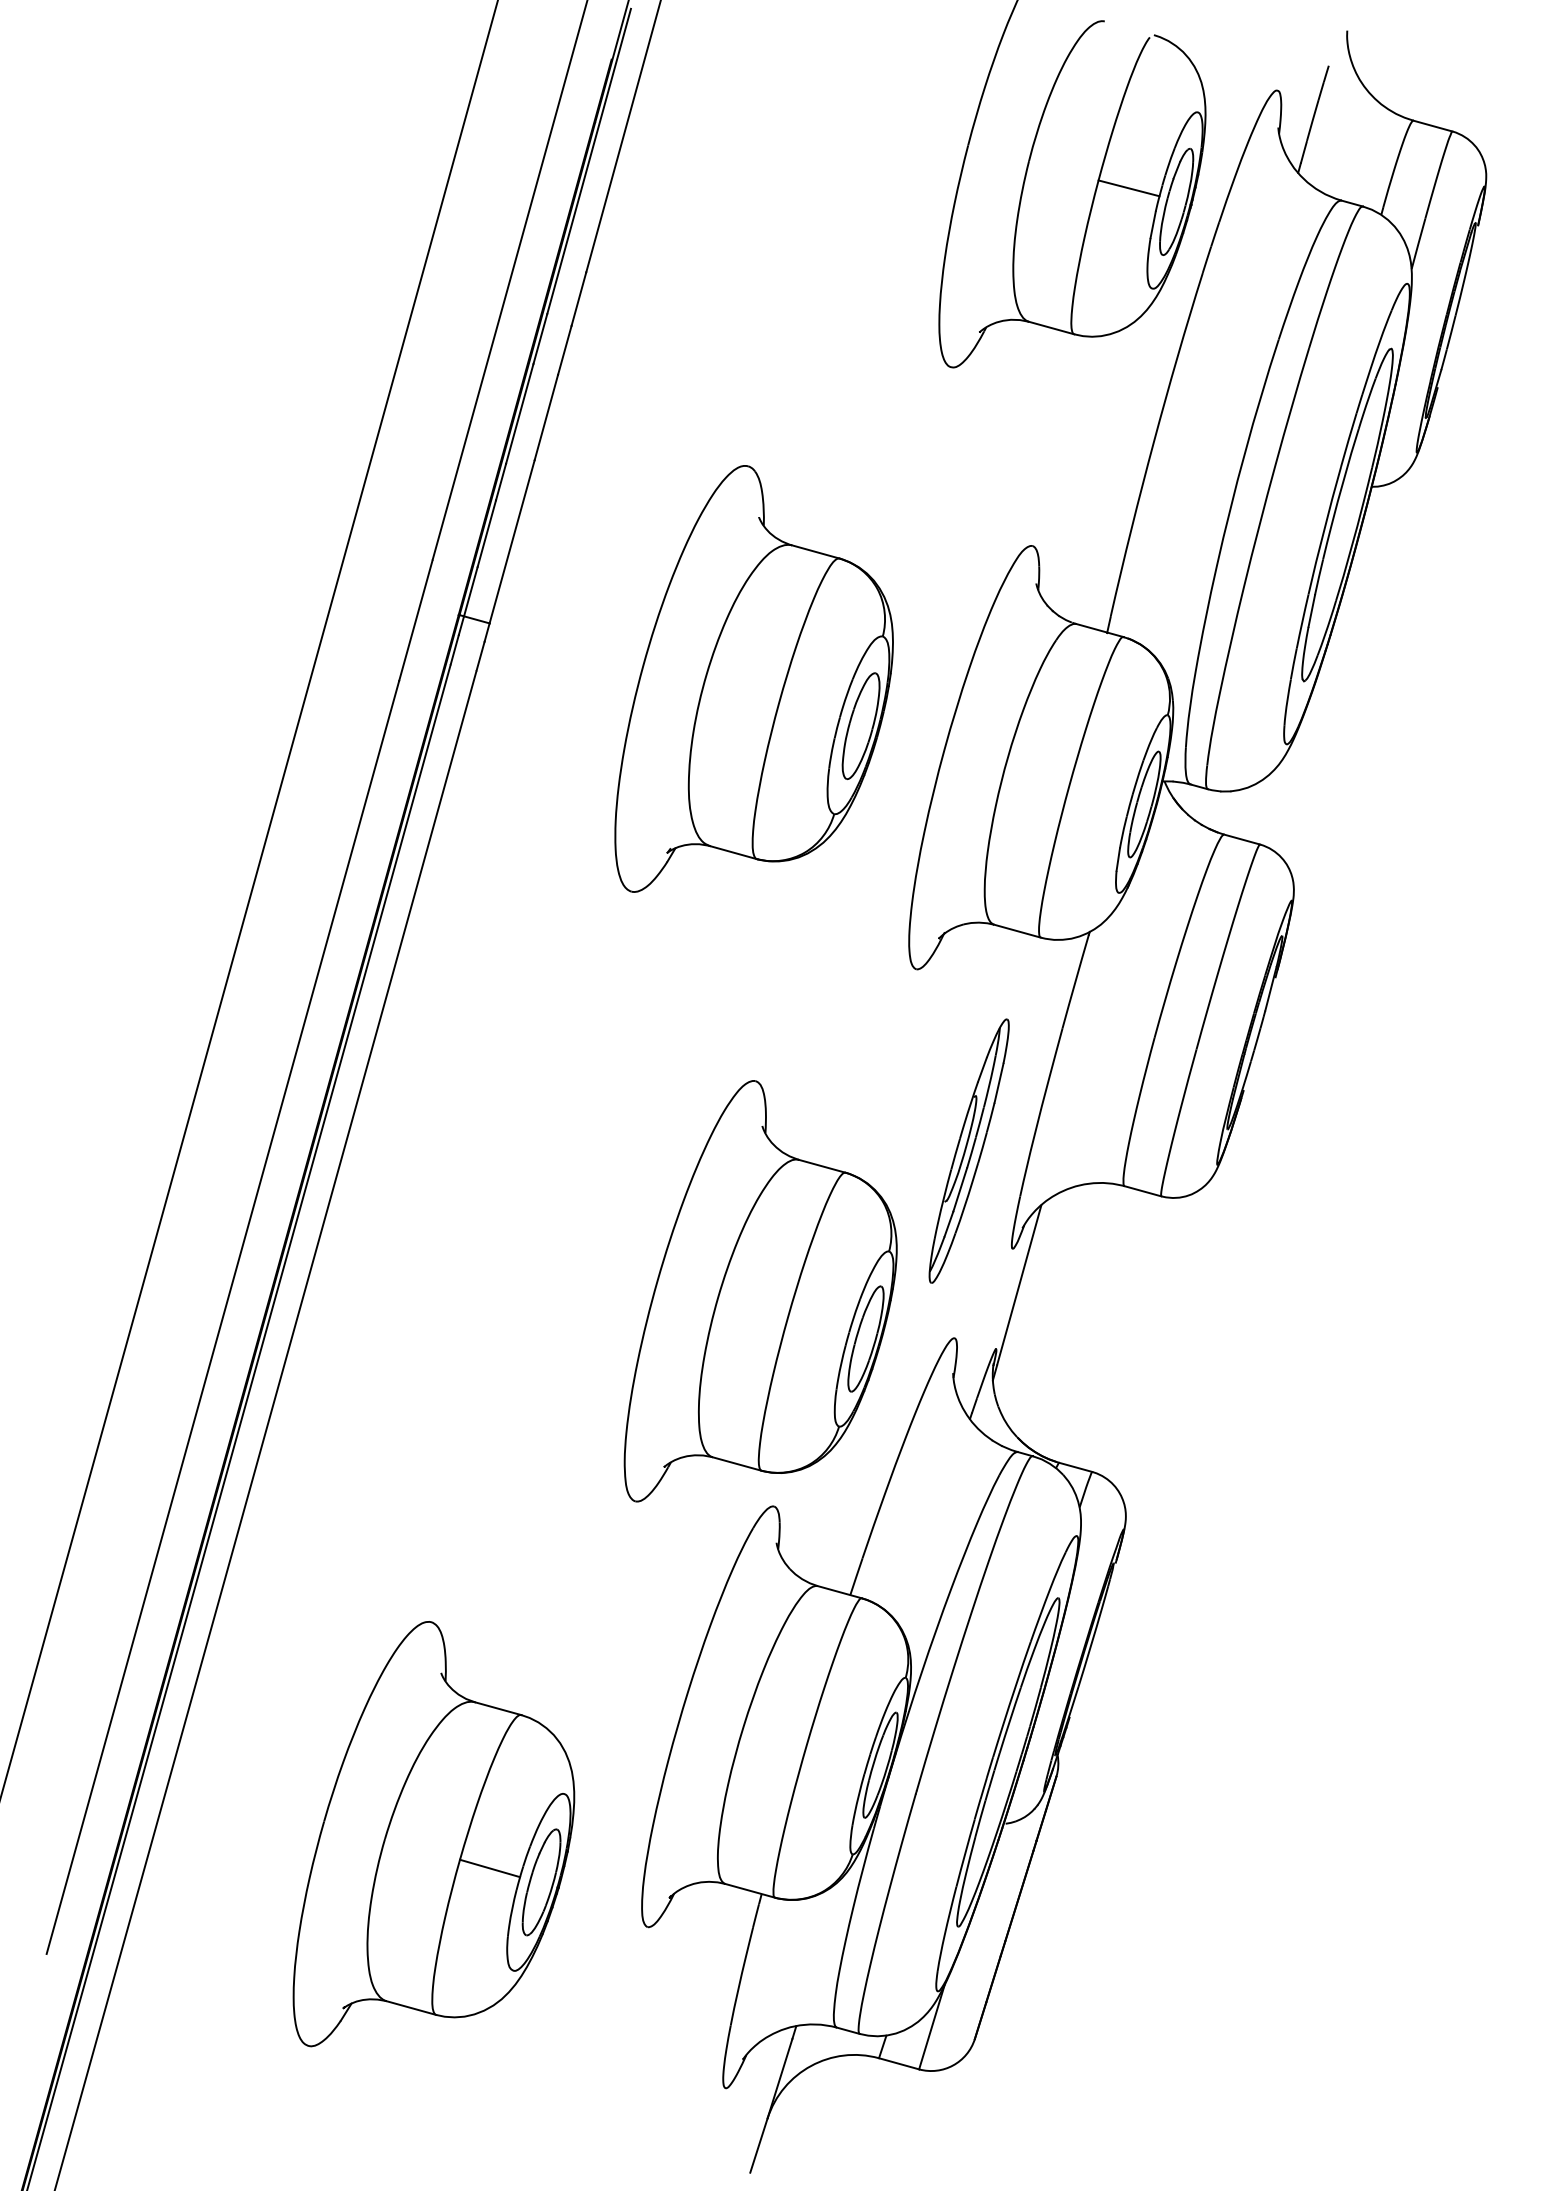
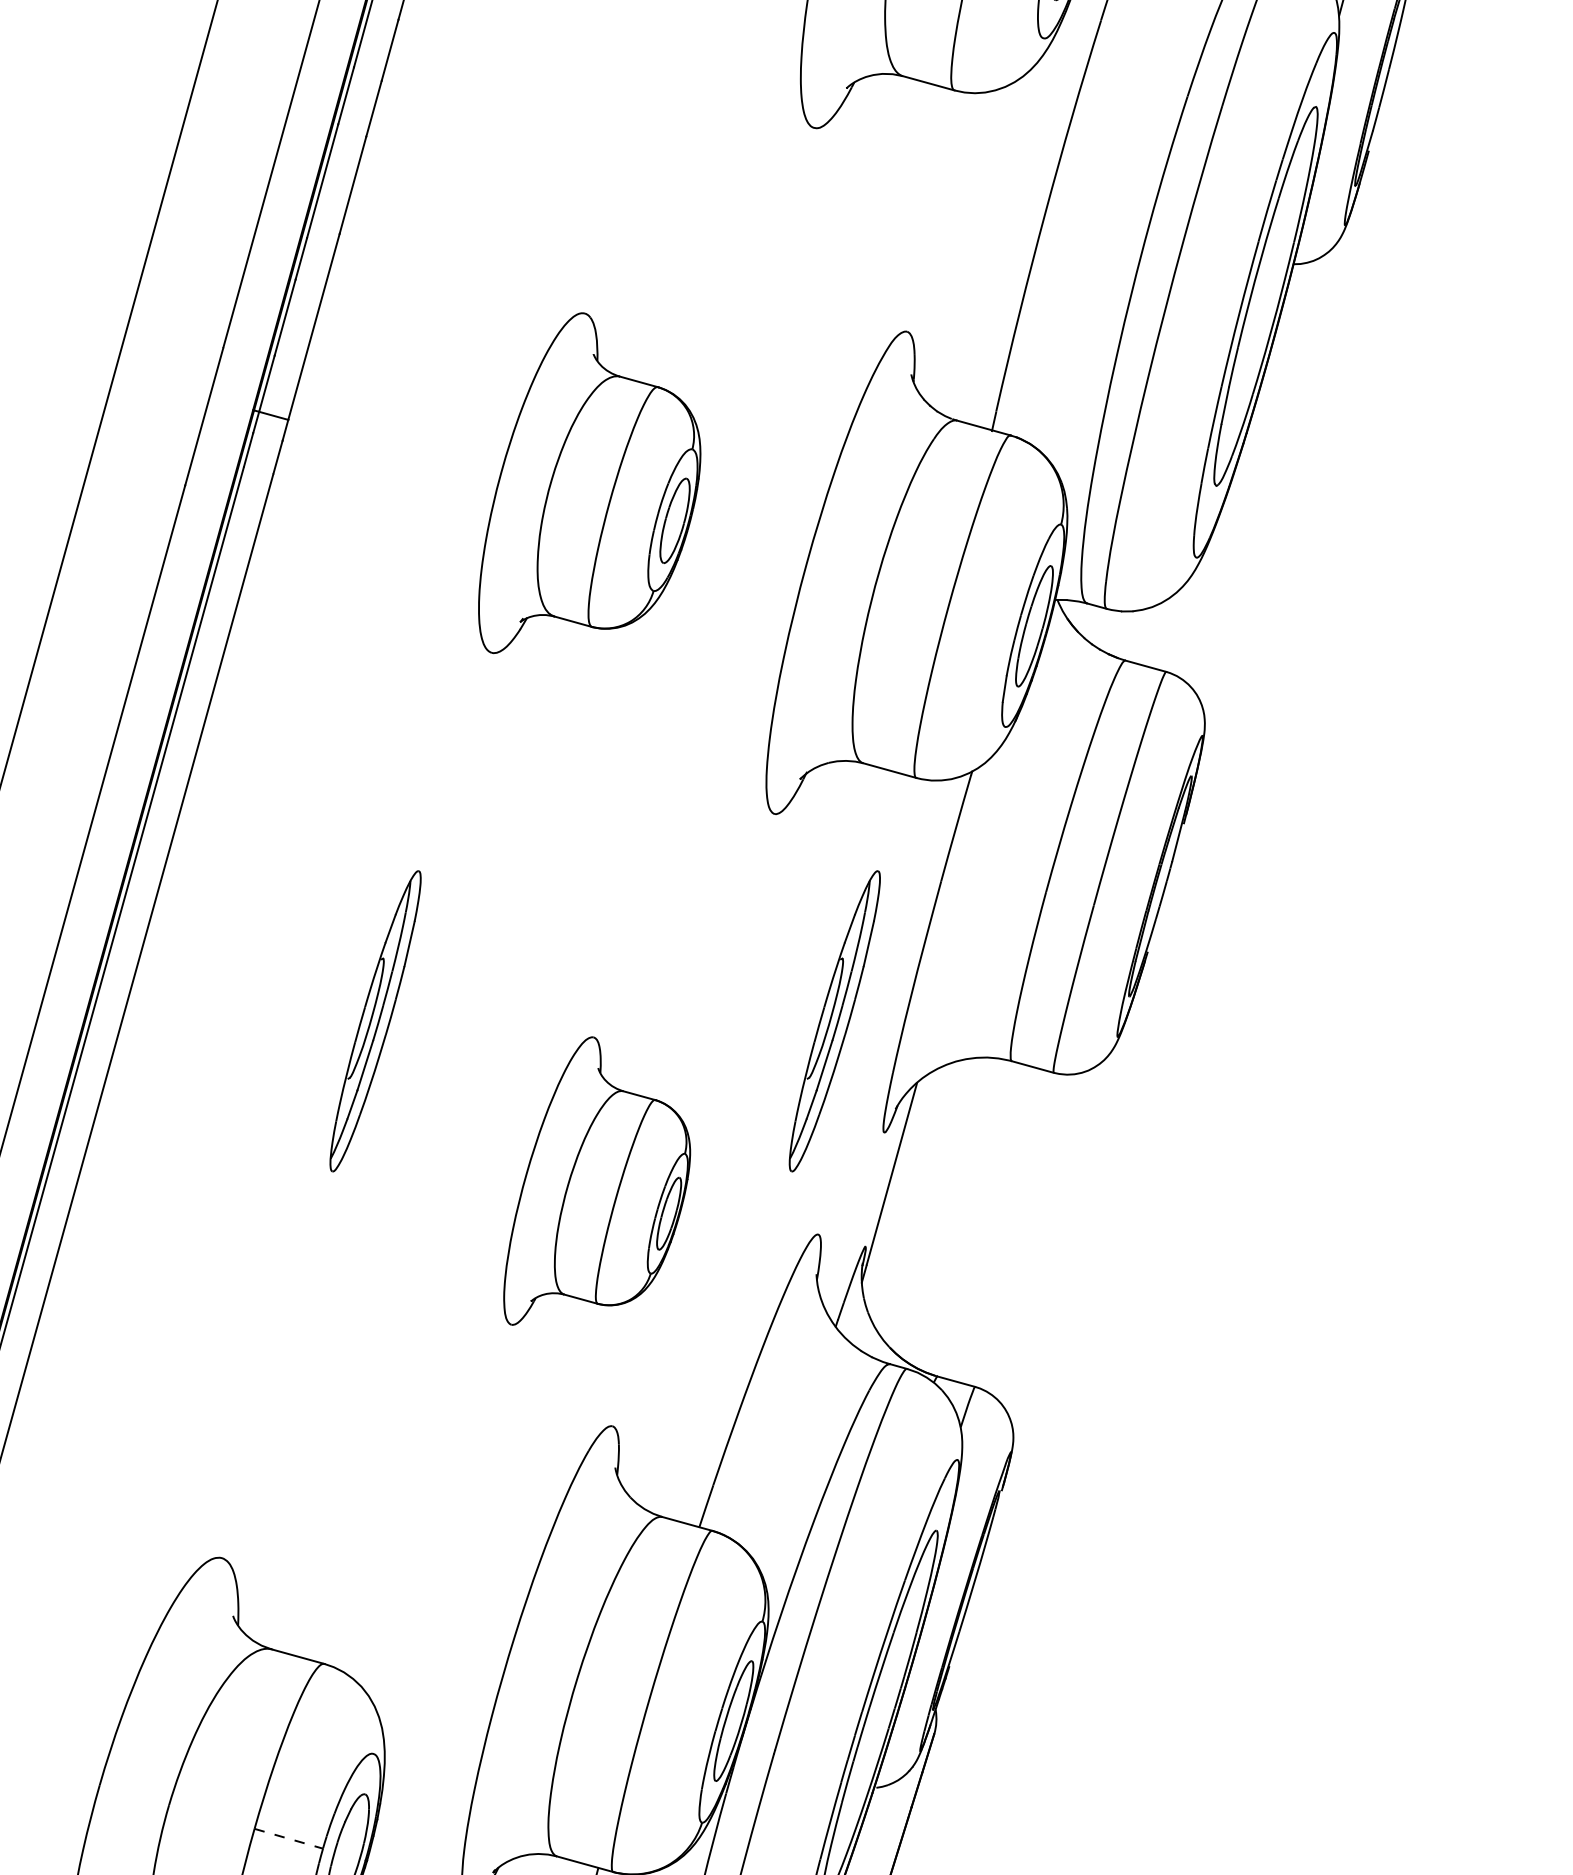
part: (753, 678) -> (589, 482), size x0.7
part: (565, 1150) -> (374, 1020), added
part: (760, 1291) -> (597, 1181), size x0.6
line: (490, 1868) -> (289, 1838), solid -> dashed

